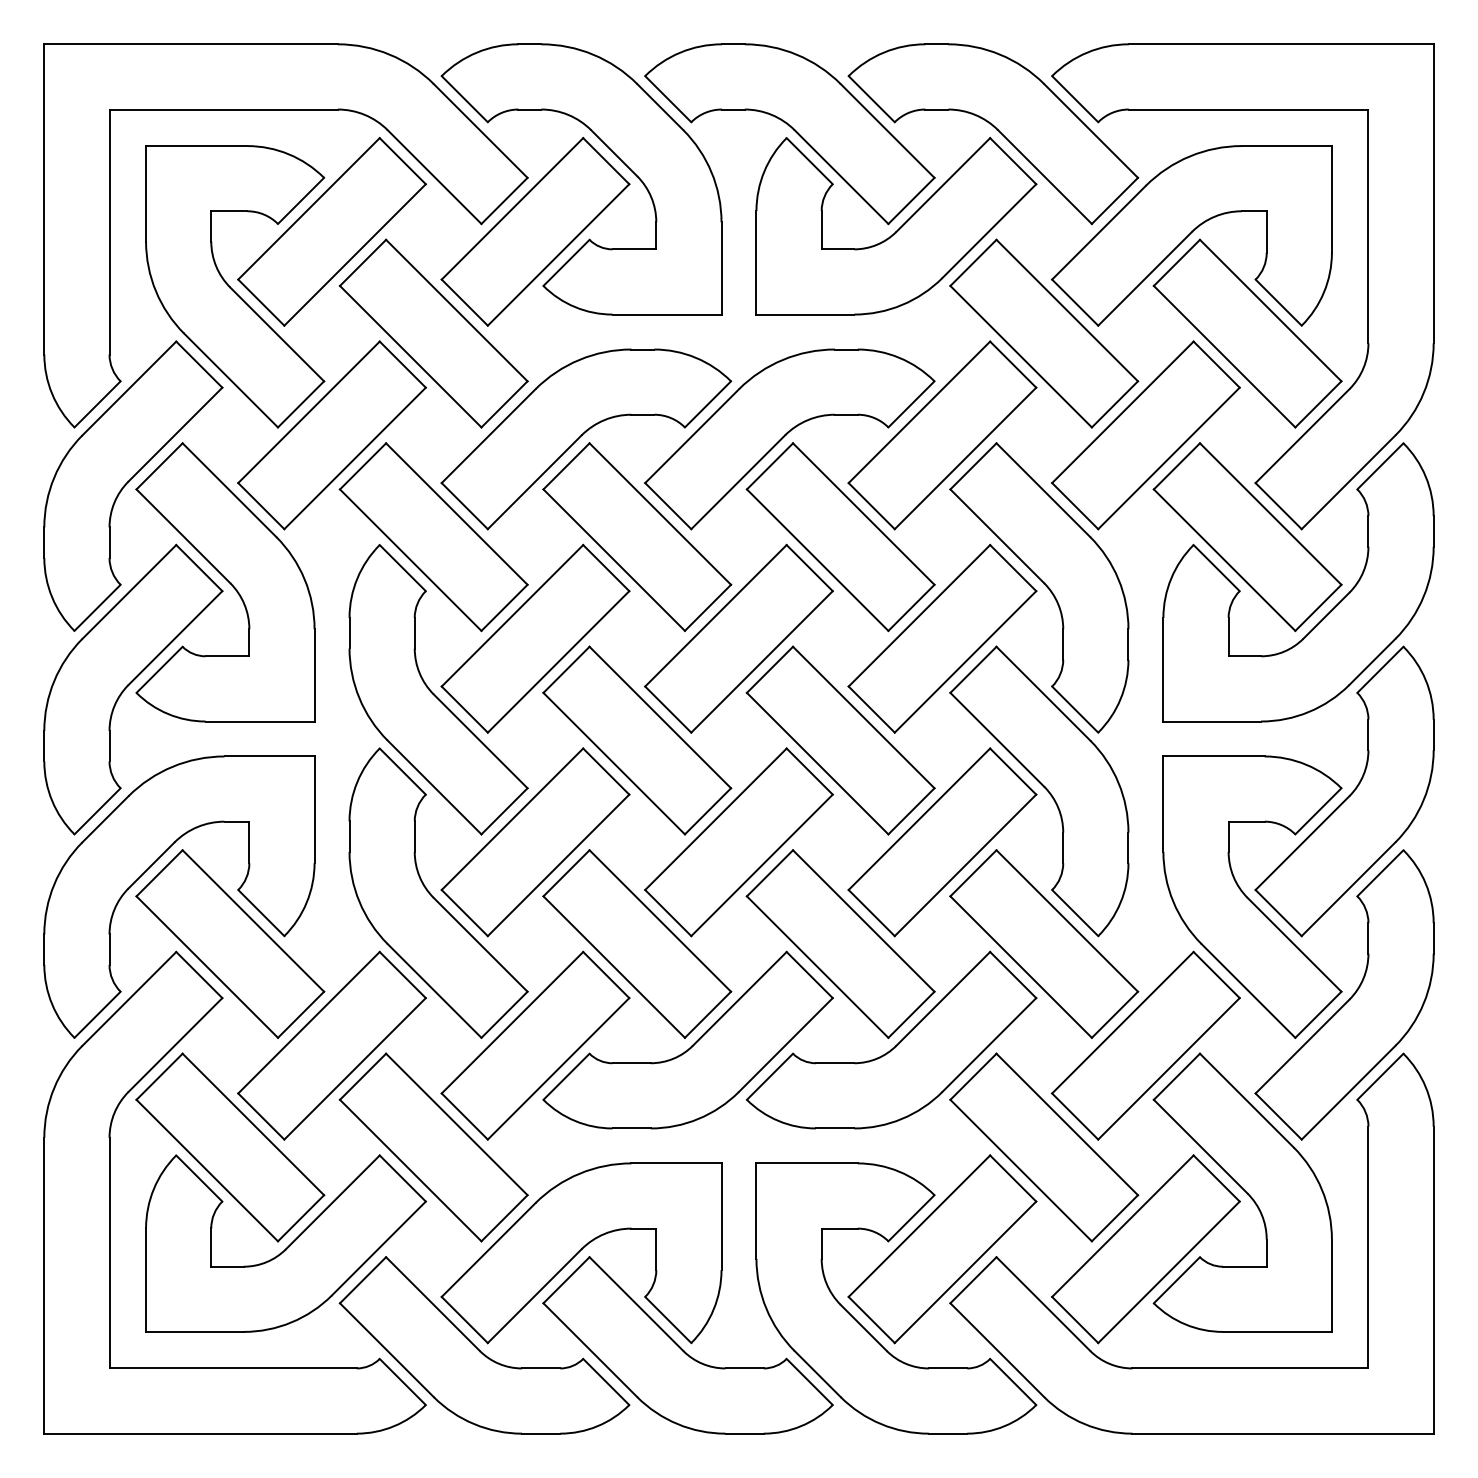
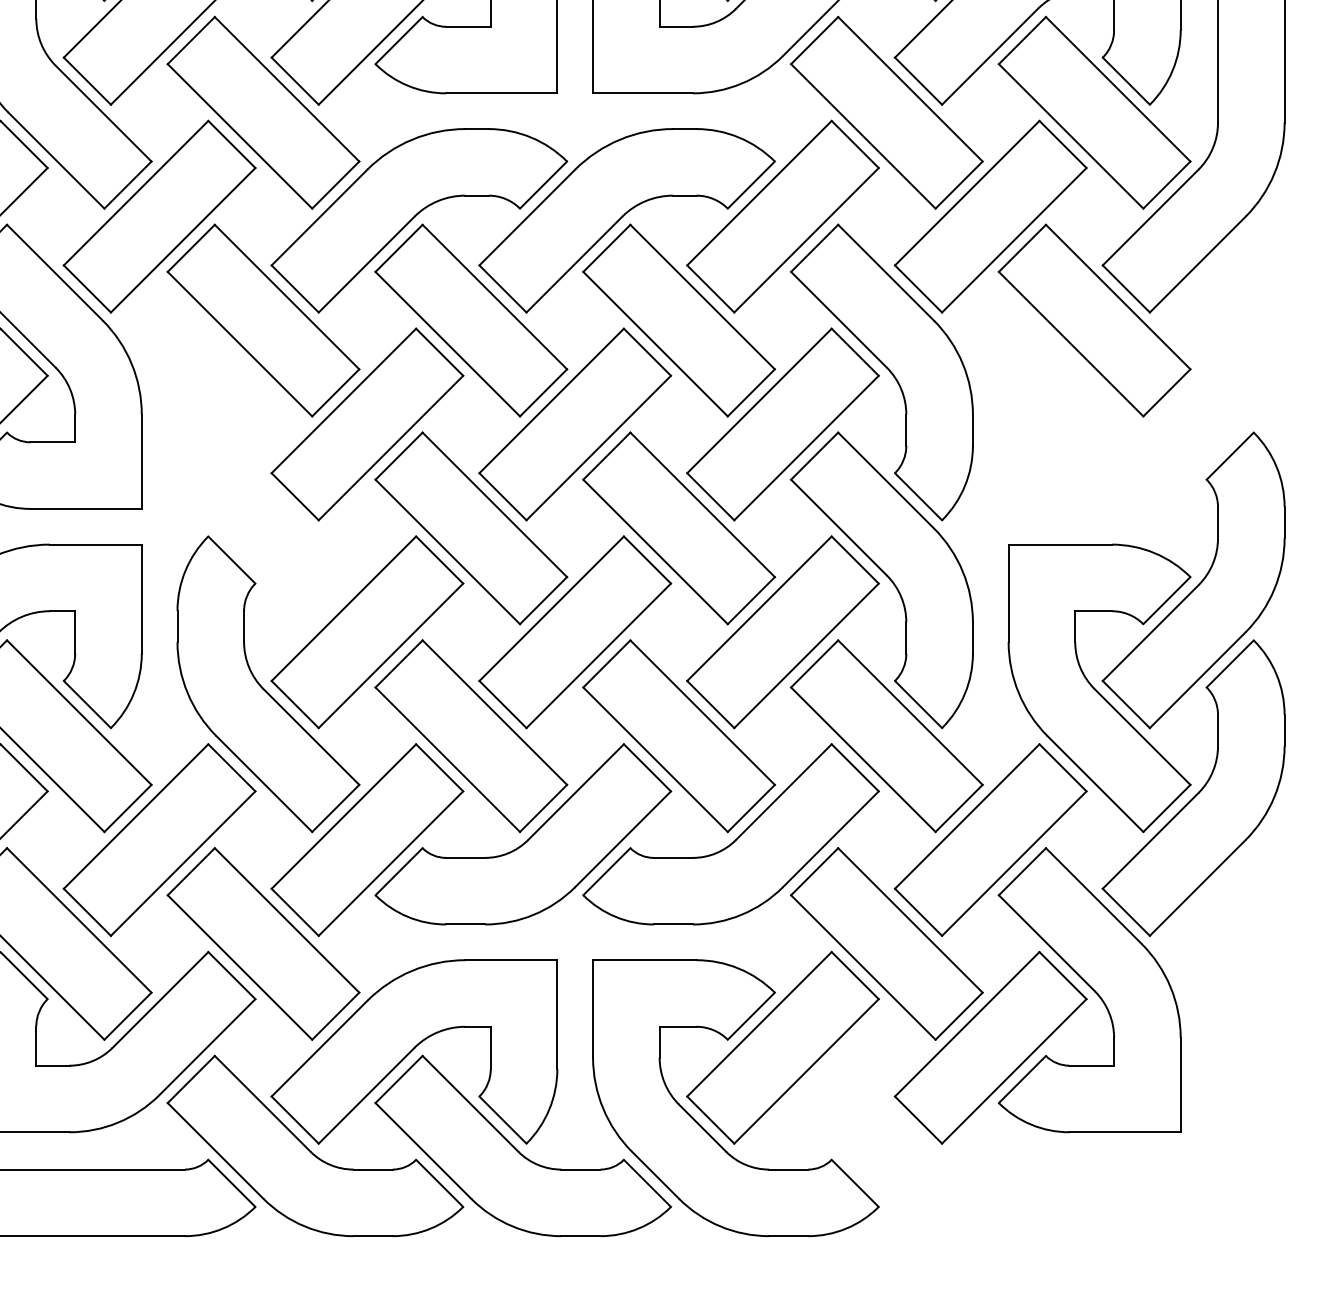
part: (1328, 612) -> (1177, 397), removed
part: (438, 689) -> (268, 476), removed
part: (1191, 1367) -> (1037, 1168), removed

